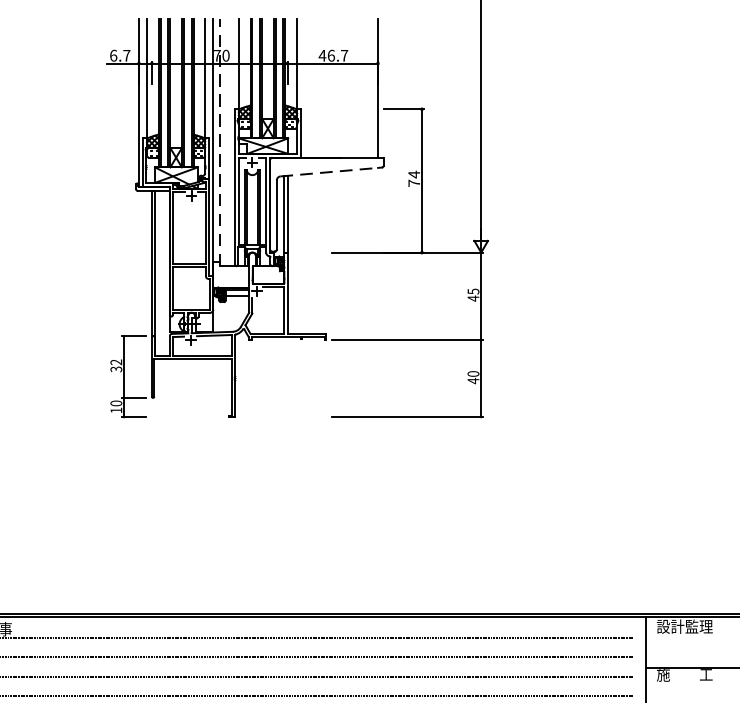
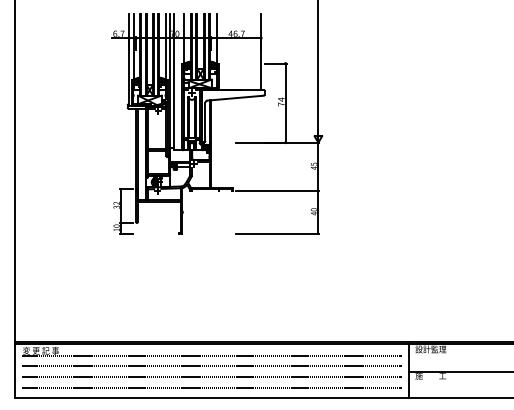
line: (220, 141) -> (174, 81), dashed -> solid
line: (329, 172) -> (234, 98), dashed -> solid

